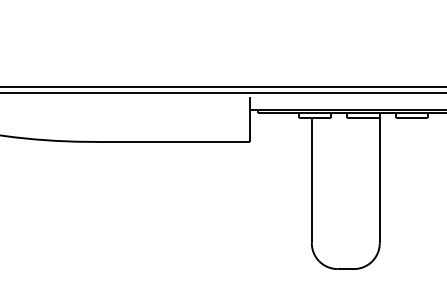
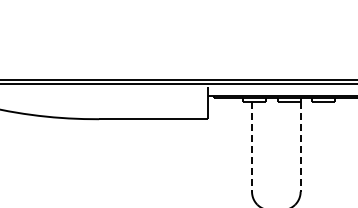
line: (312, 180) -> (252, 146), solid -> dashed
line: (379, 180) -> (300, 146), solid -> dashed

